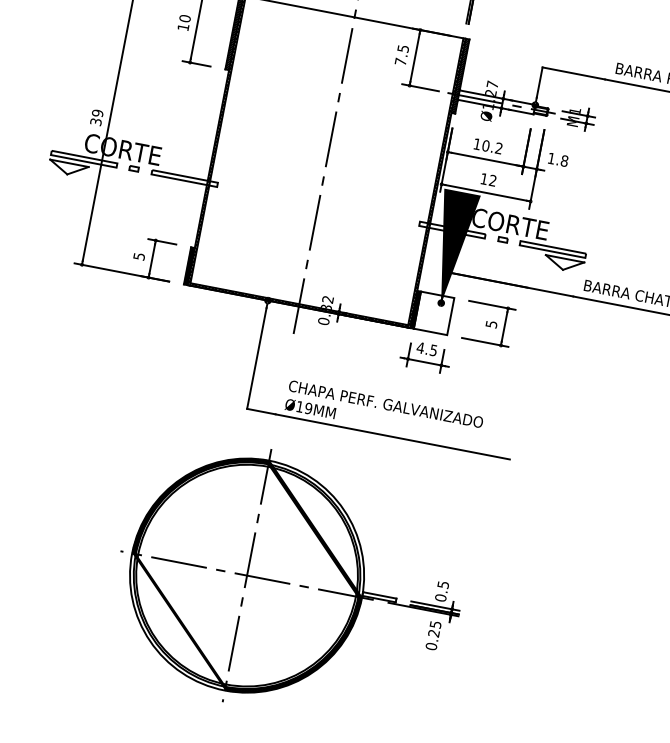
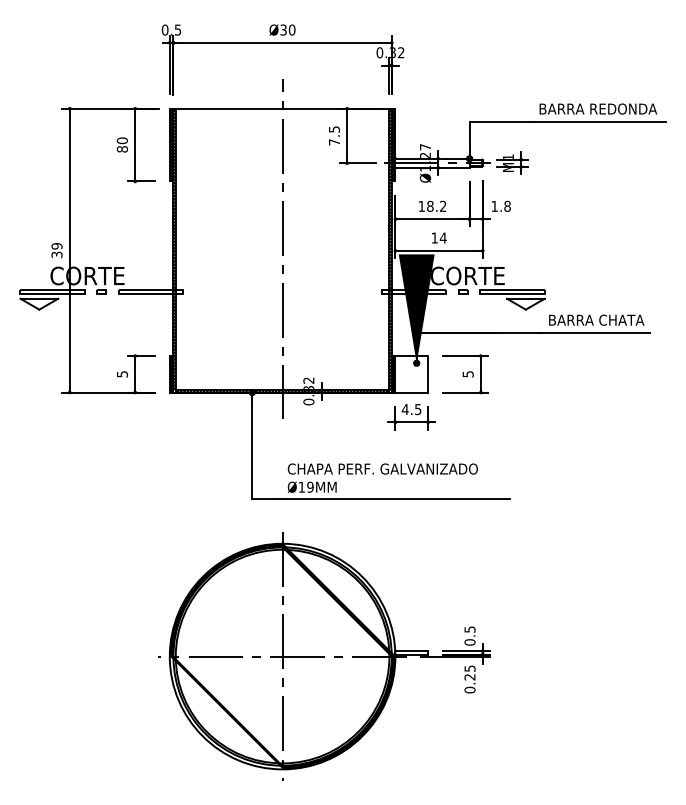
text: (183, 27) -> (122, 149), 10 -> 80
text: (486, 146) -> (430, 206), 10.2 -> 18.2
text: (492, 179) -> (442, 237), 12 -> 14

